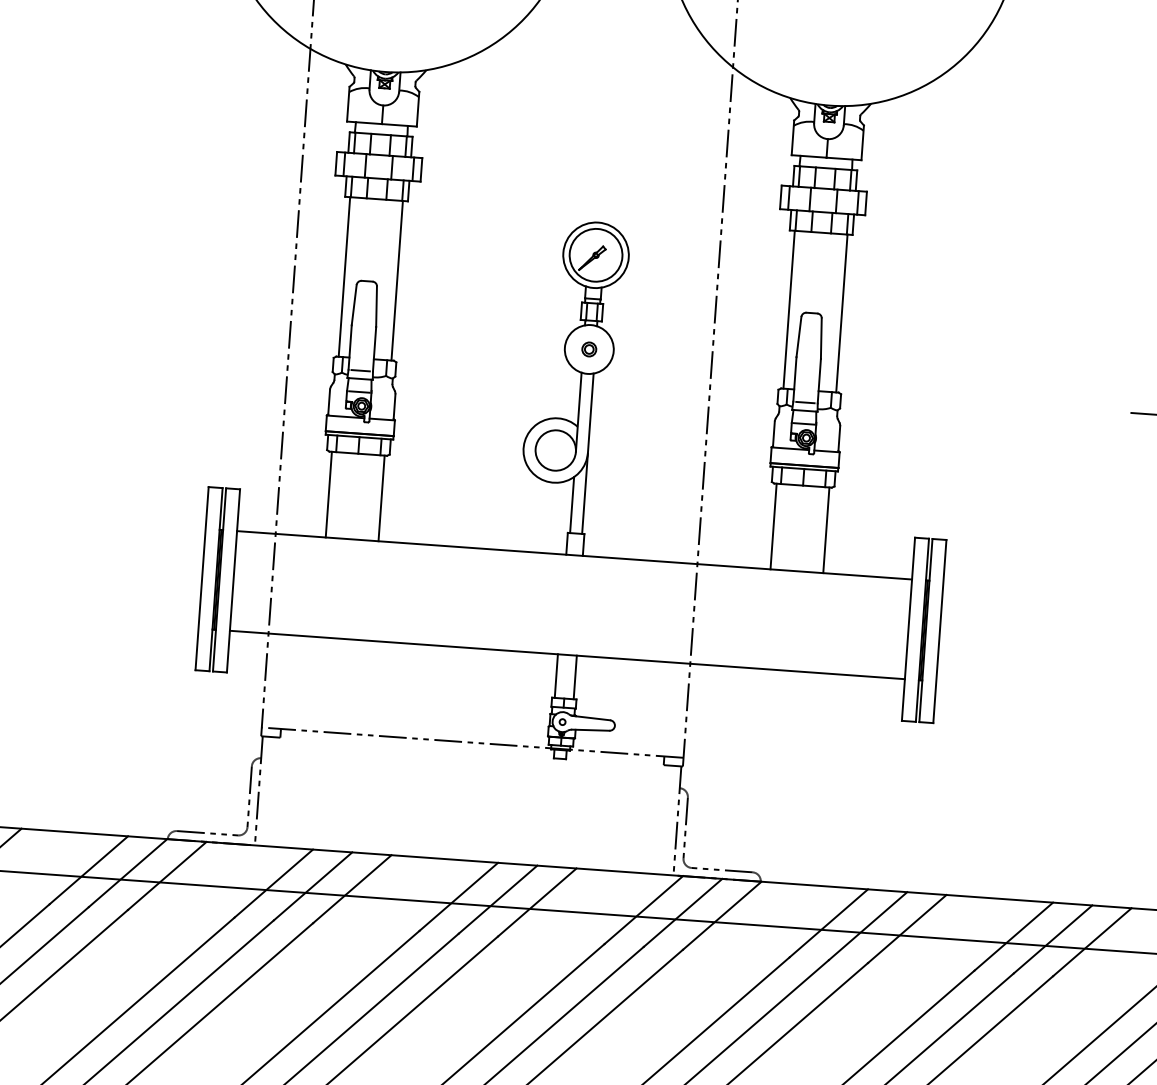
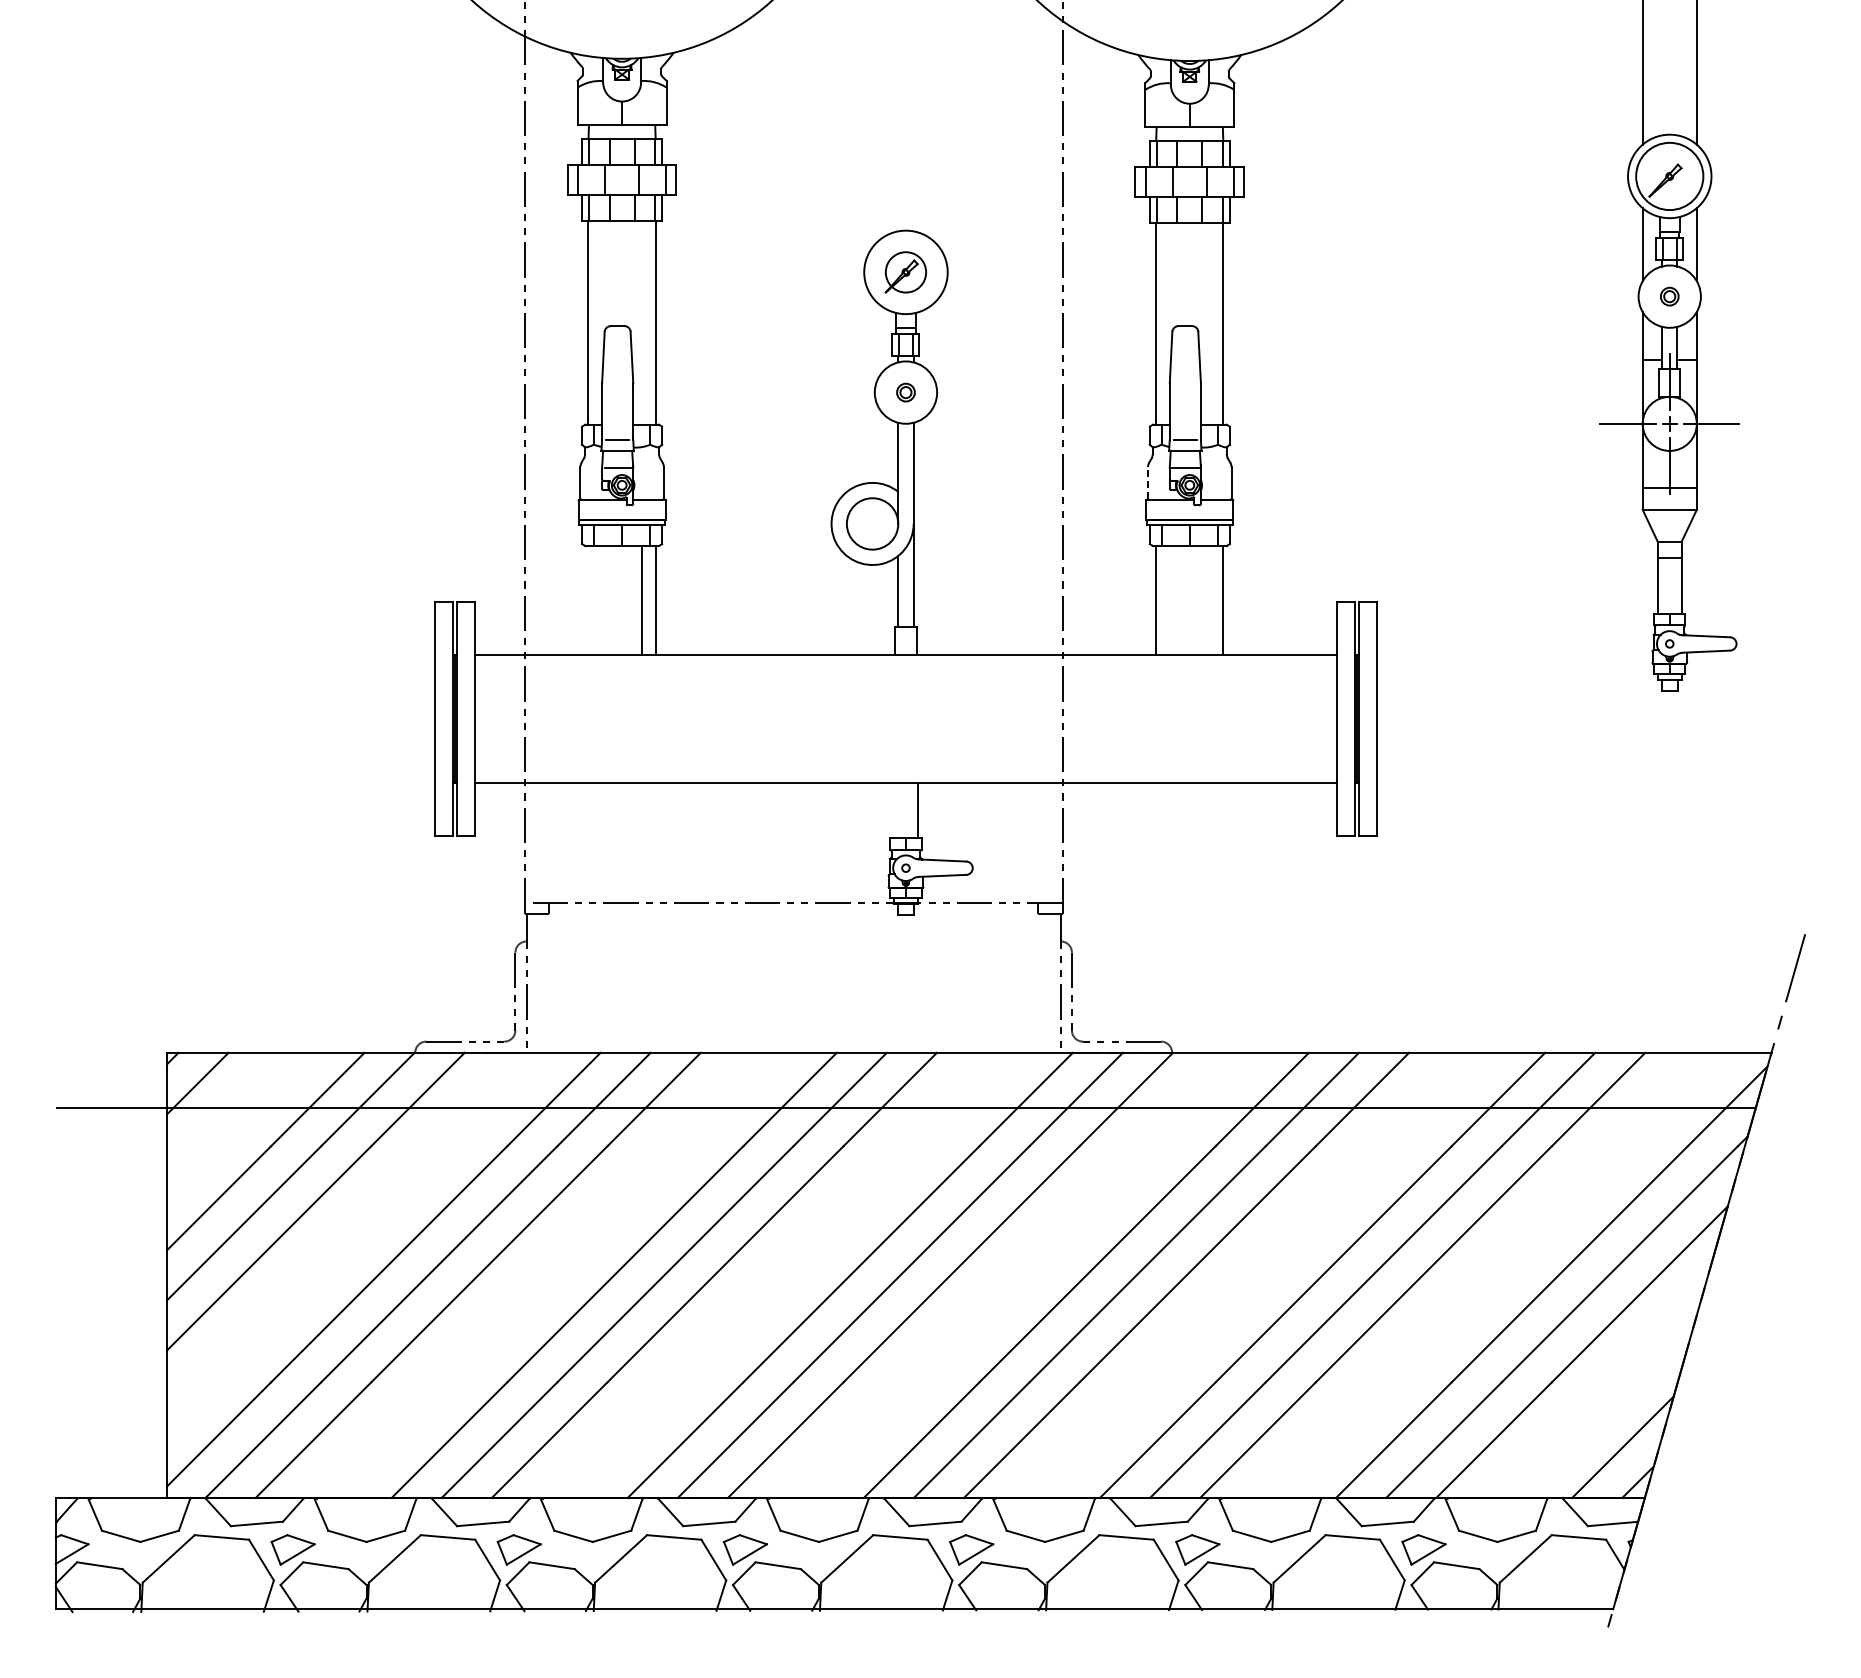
circle: (595, 255) -> (905, 272), size x0.6
line: (774, 433) -> (1148, 482), solid -> dashed
line: (328, 494) -> (642, 600), moved
line: (556, 676) -> (893, 810), removed

